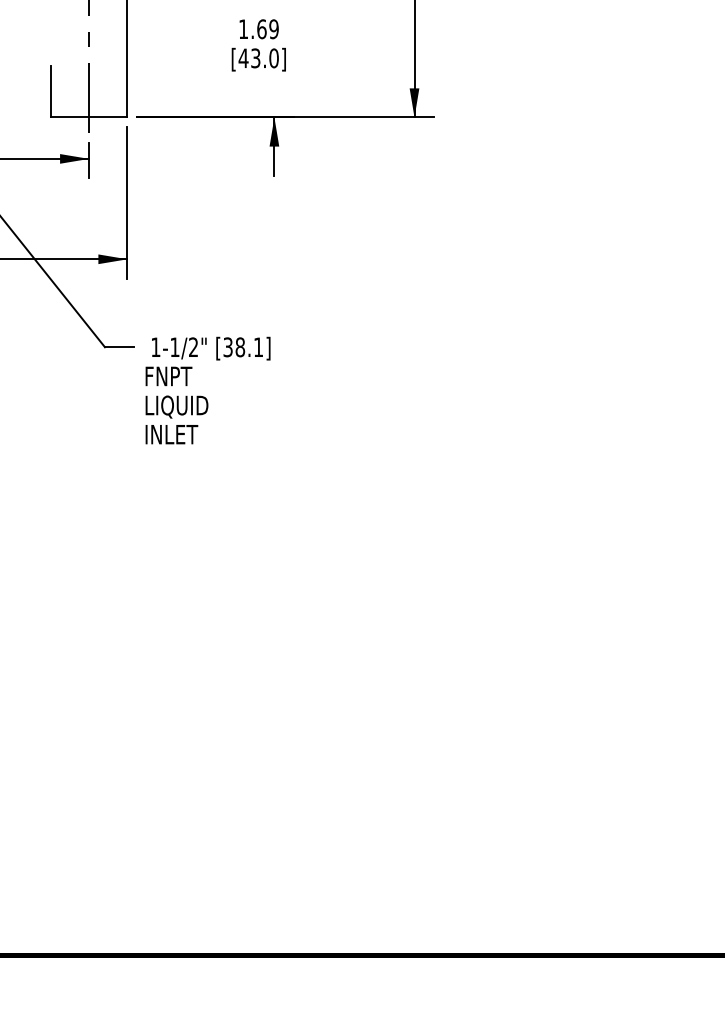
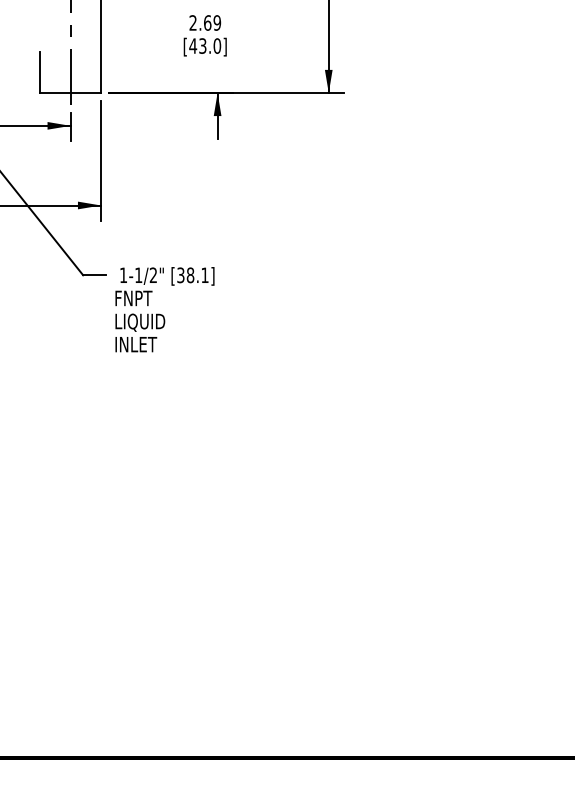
text: (243, 28) -> (193, 22), 1.69 -> 2.69

